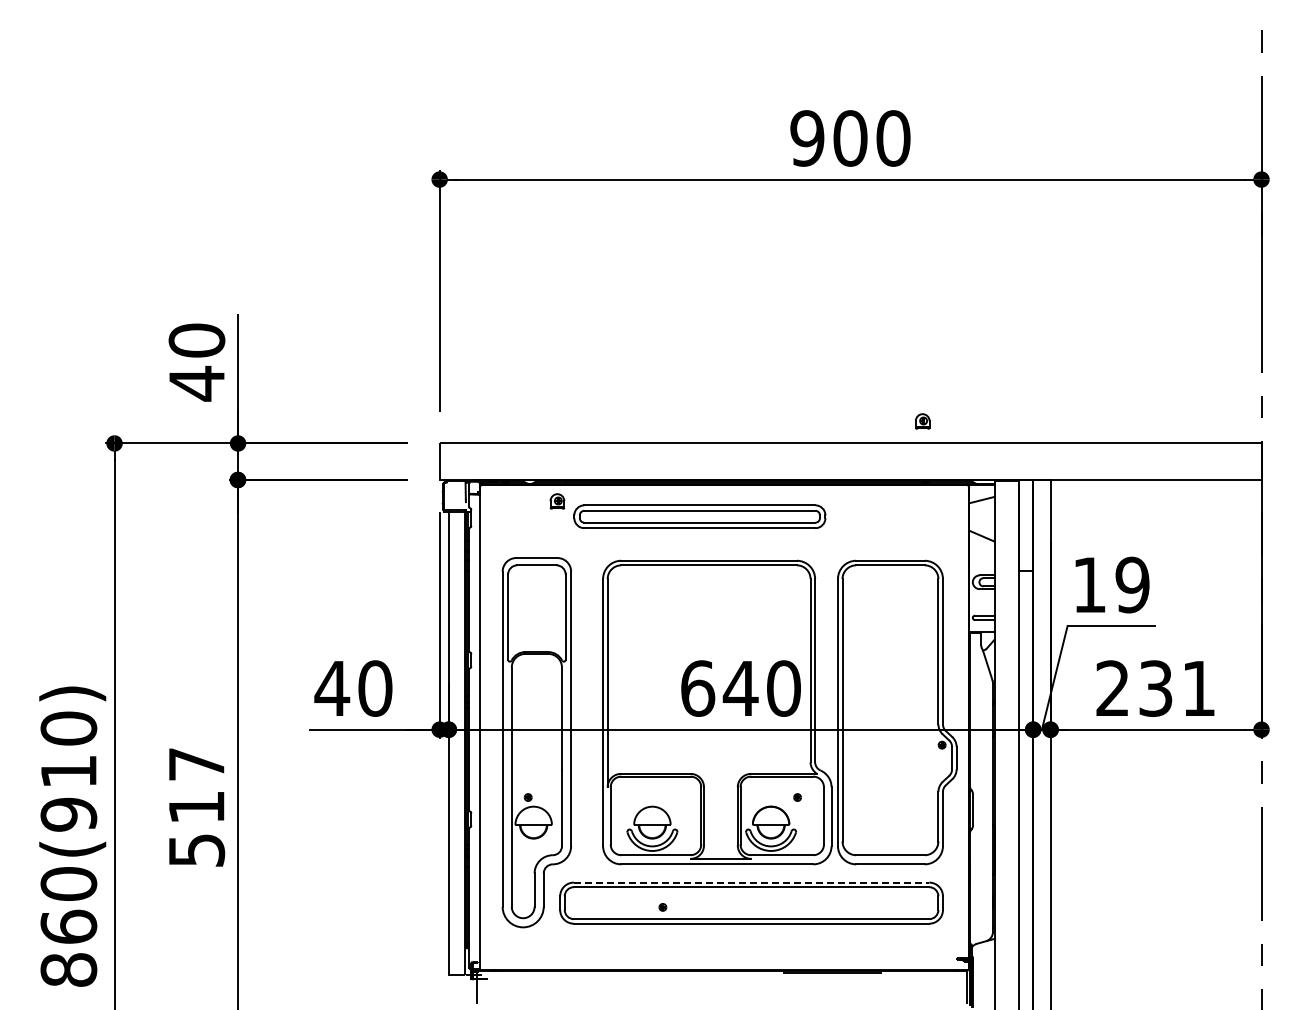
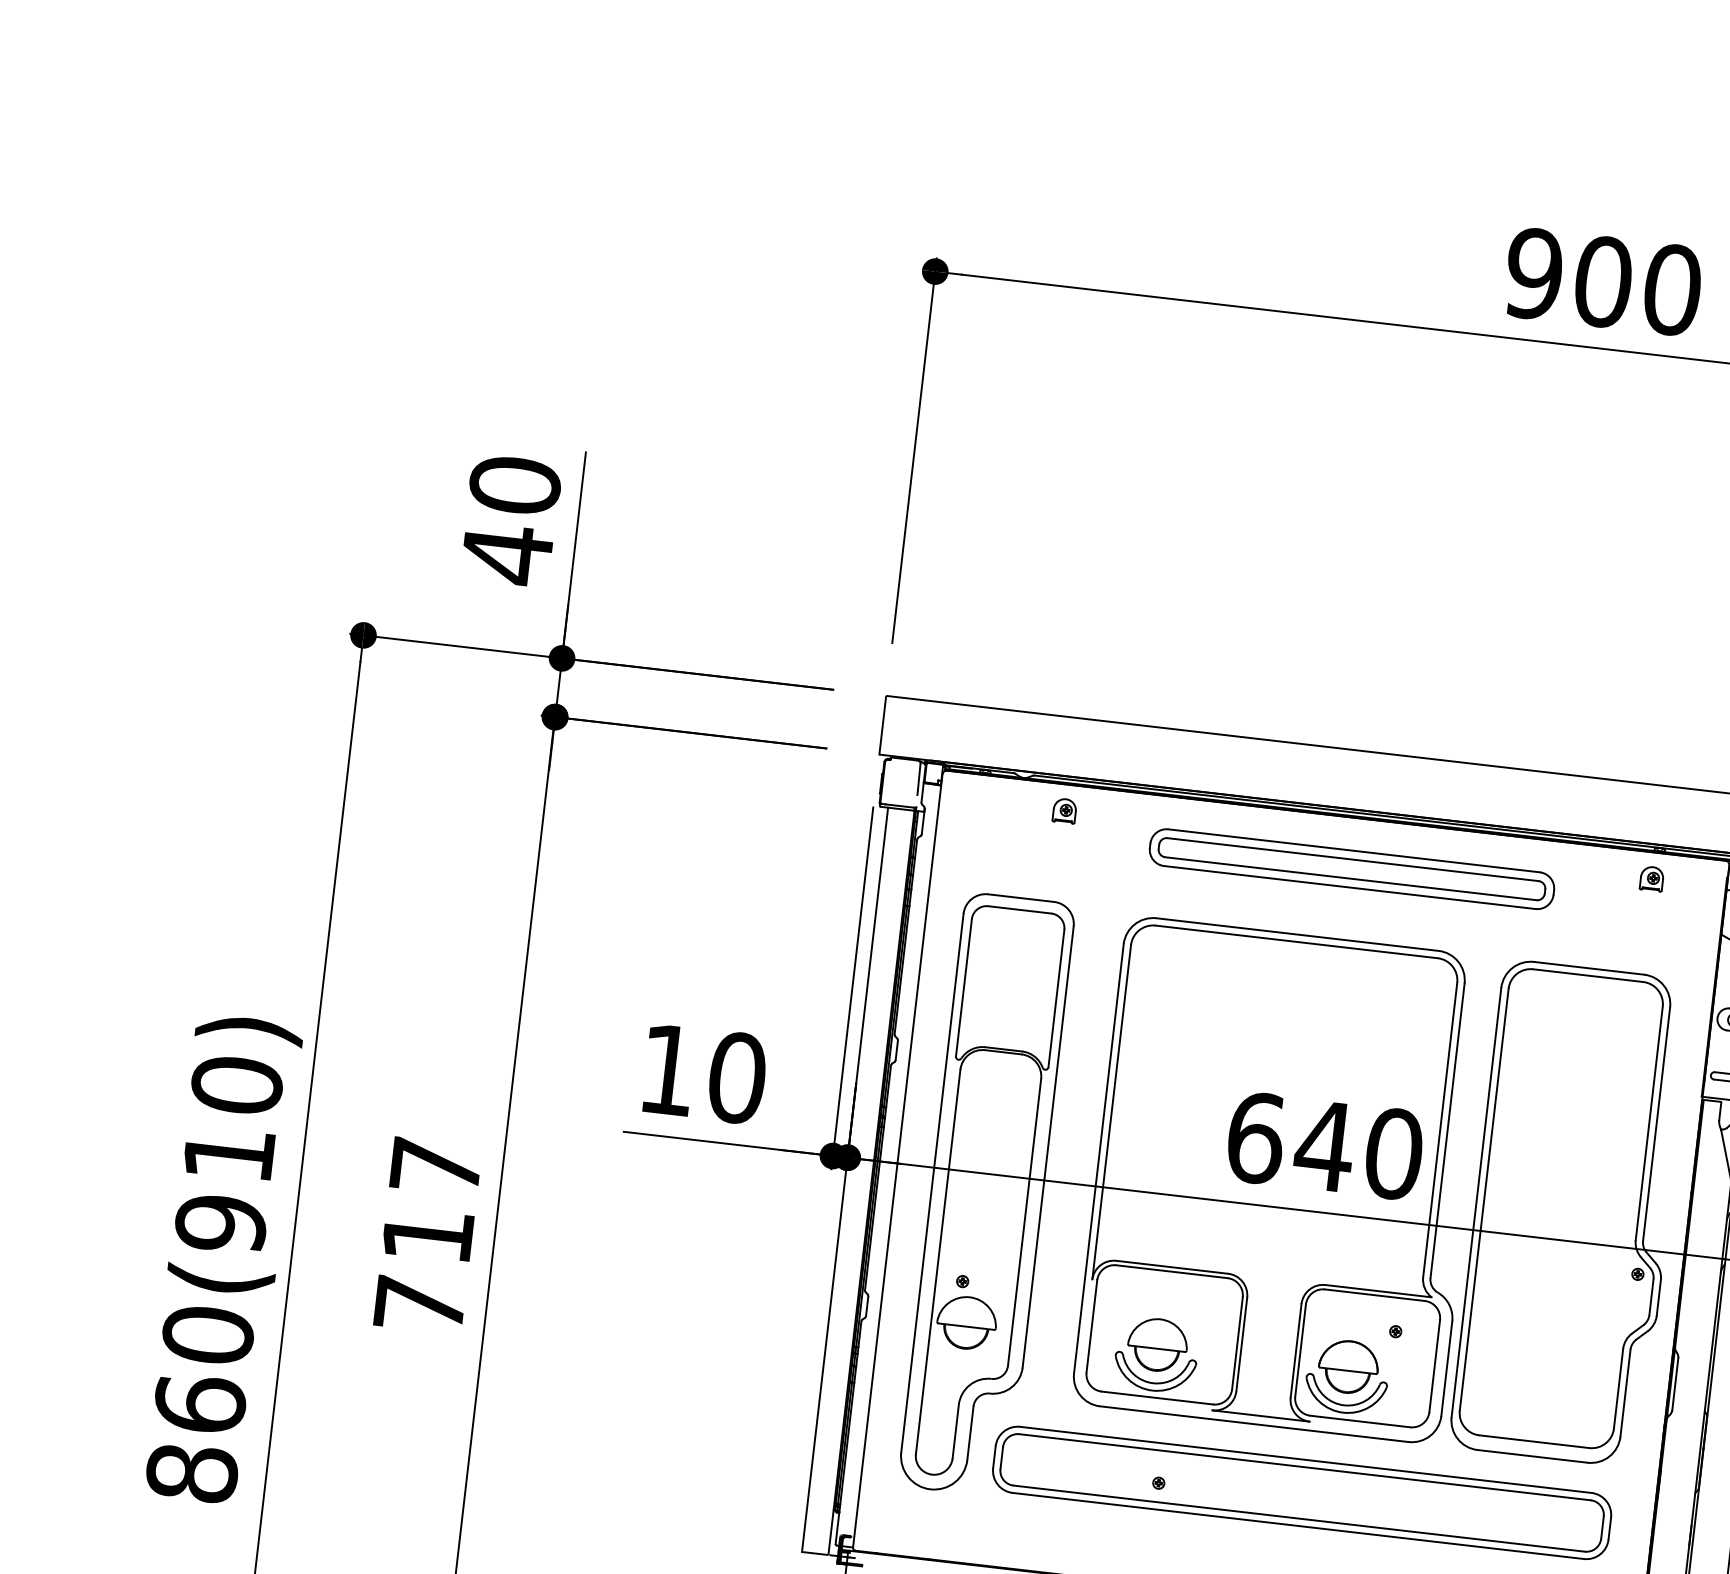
part: (922, 421) -> (1651, 878), moved
part: (699, 516) -> (1351, 868), moved
text: (332, 688) -> (668, 1069), 40 -> 10
text: (197, 850) -> (421, 1305), 517 -> 717
line: (751, 882) -> (1305, 1459), dashed -> solid

